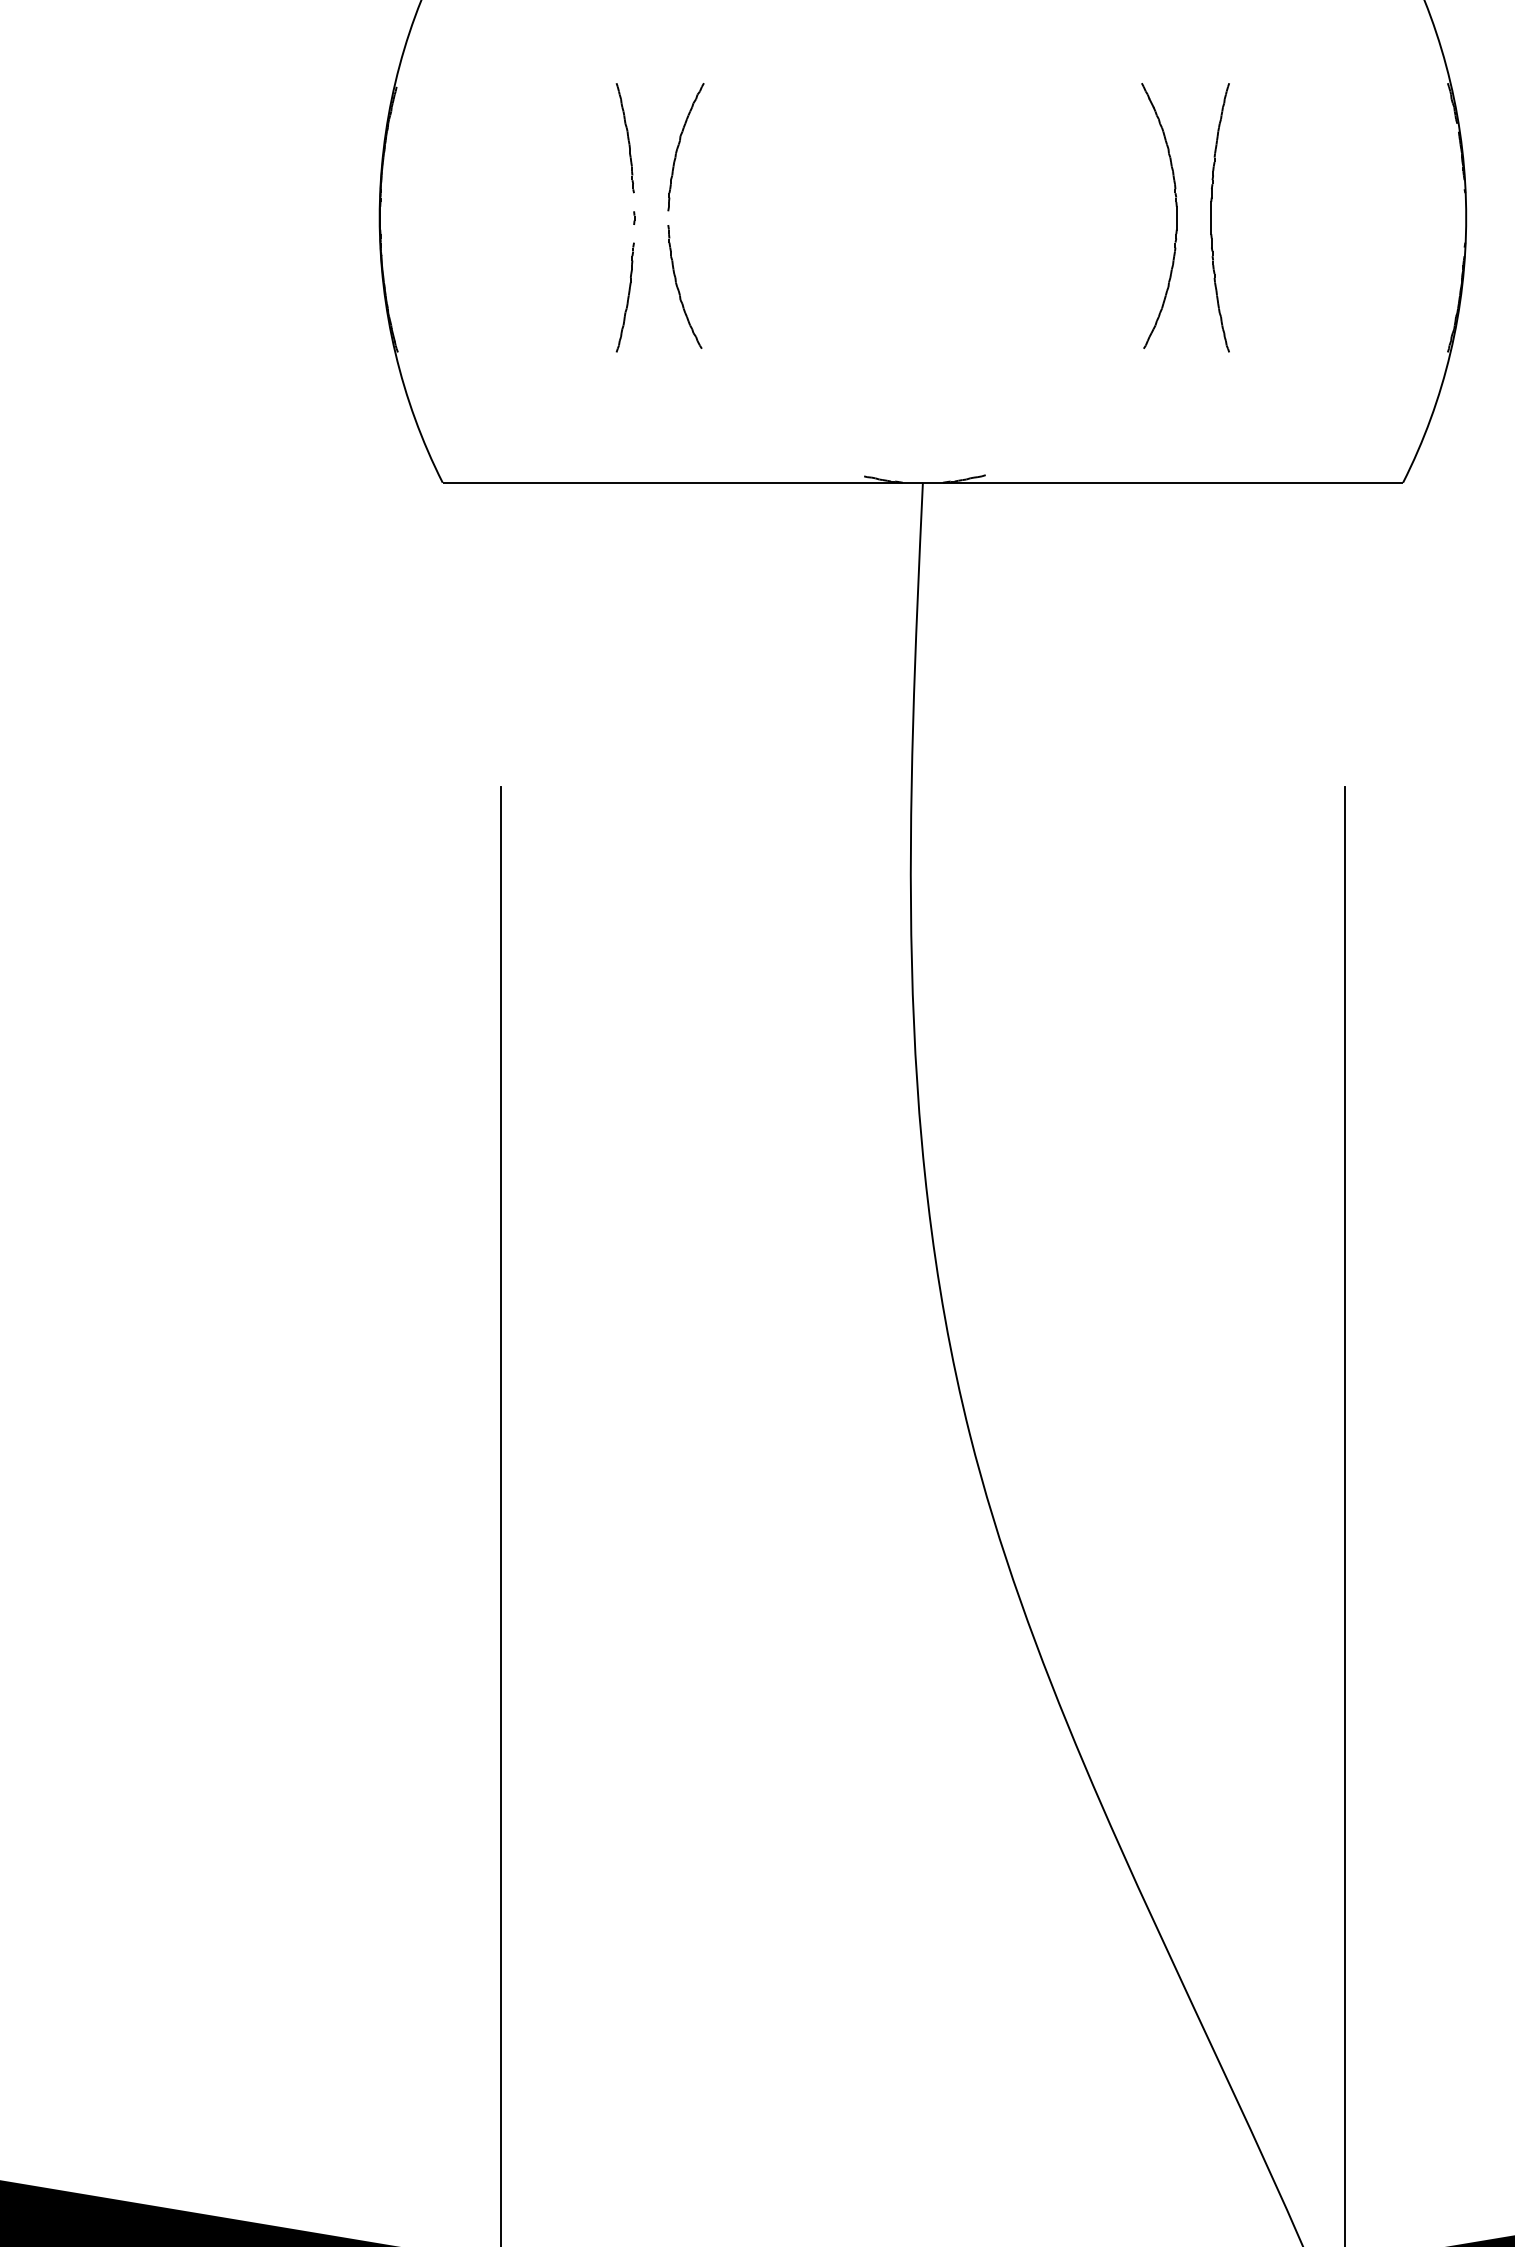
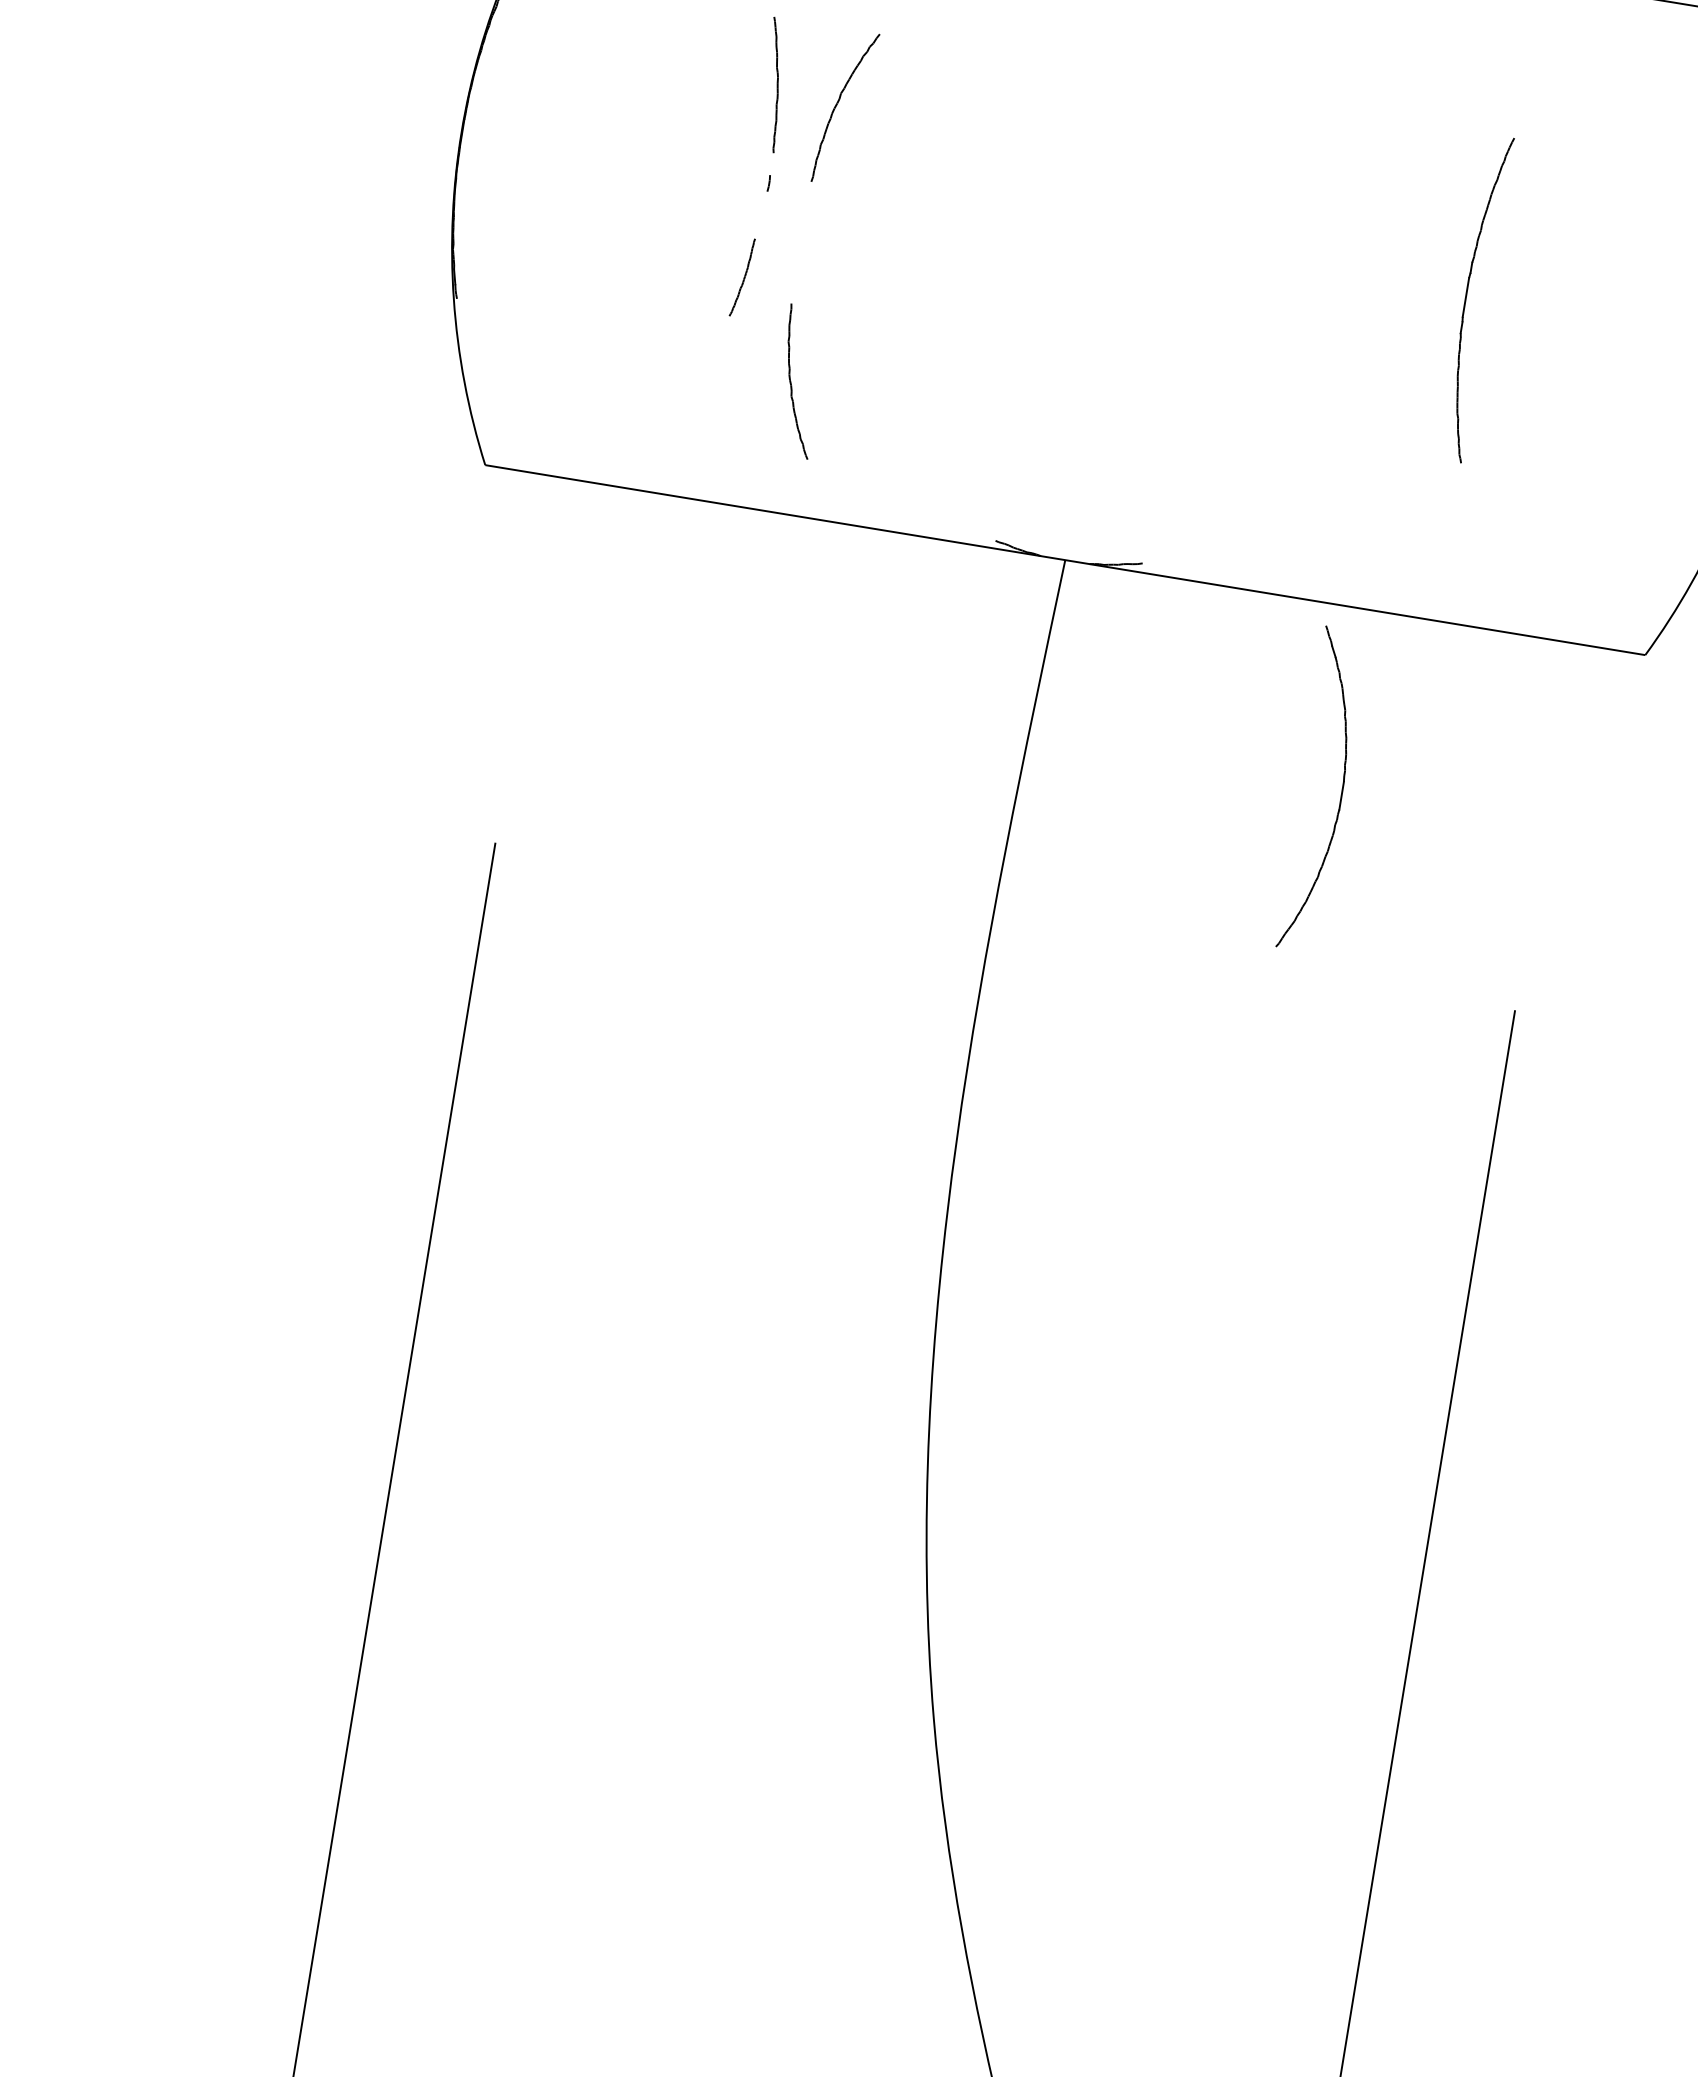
part: (1176, 215) -> (1341, 792), moved
part: (684, 286) -> (798, 381), moved
part: (624, 297) -> (741, 277), size x0.6

